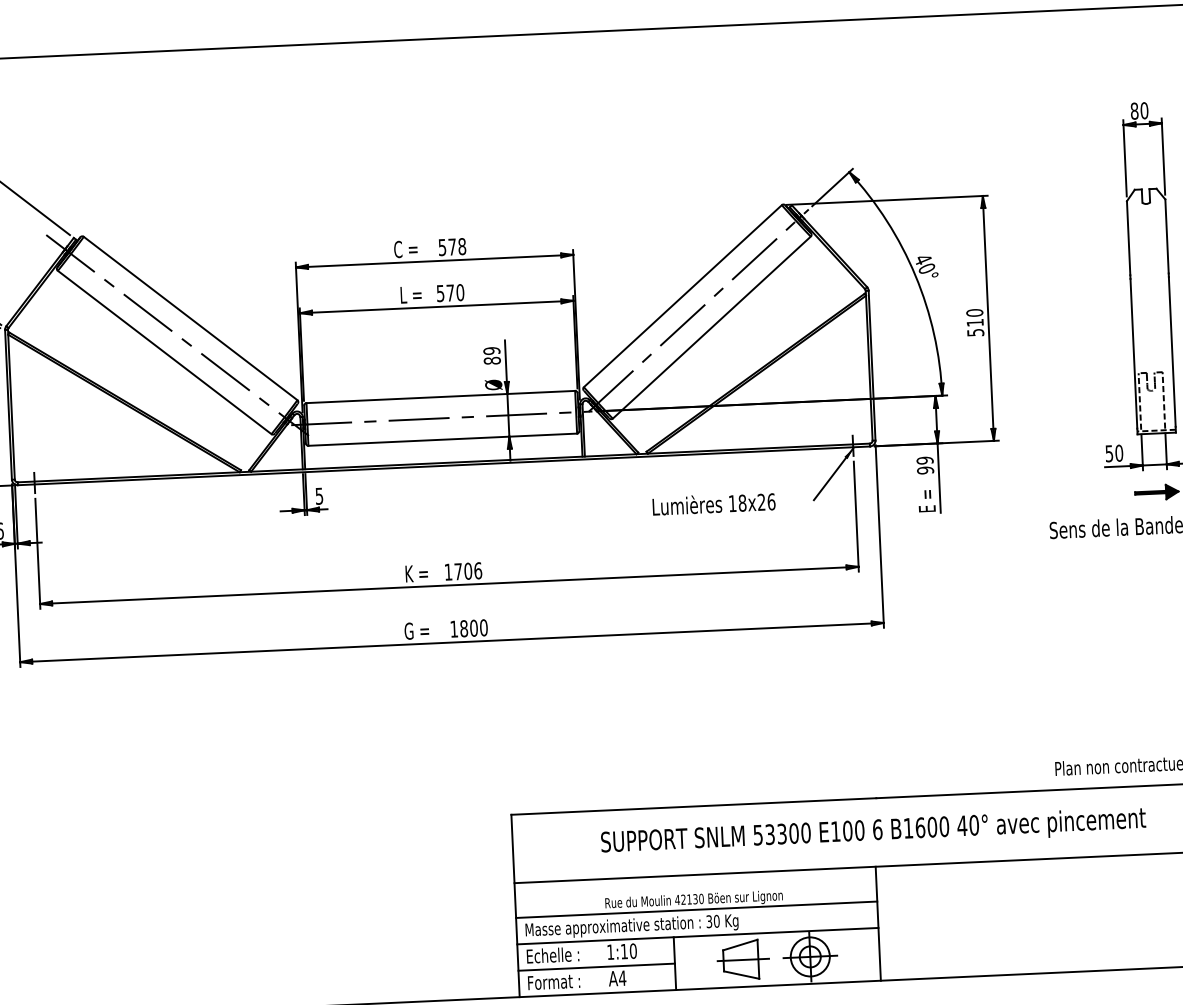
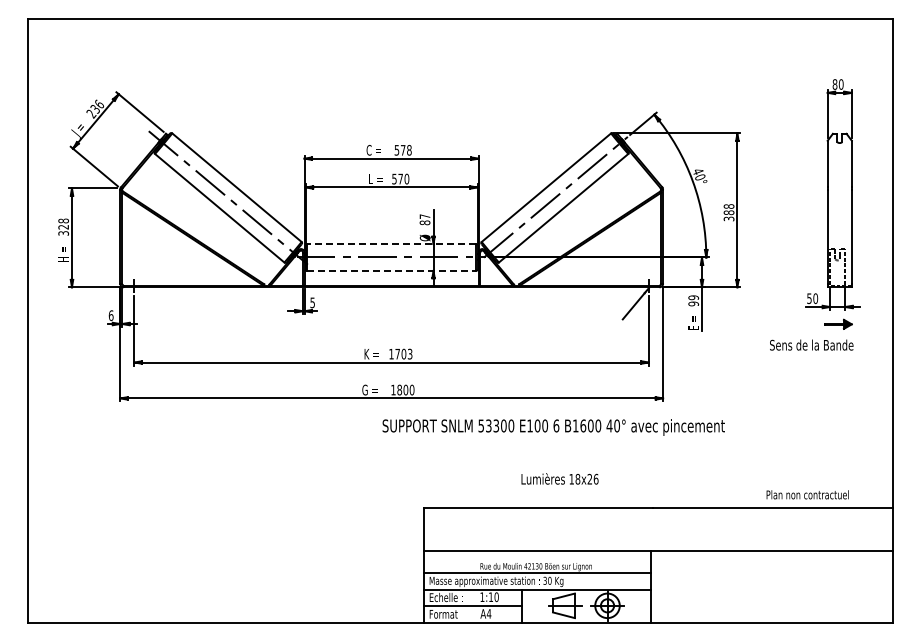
text: (974, 322) -> (728, 212), 510 -> 388
text: (491, 350) -> (424, 216), 89 -> 87
line: (440, 397) -> (391, 244), solid -> dashed
line: (444, 439) -> (392, 270), solid -> dashed
text: (713, 503) -> (559, 478), moved
text: (477, 569) -> (409, 353), 1706 -> 1703
text: (873, 832) -> (553, 427), moved

